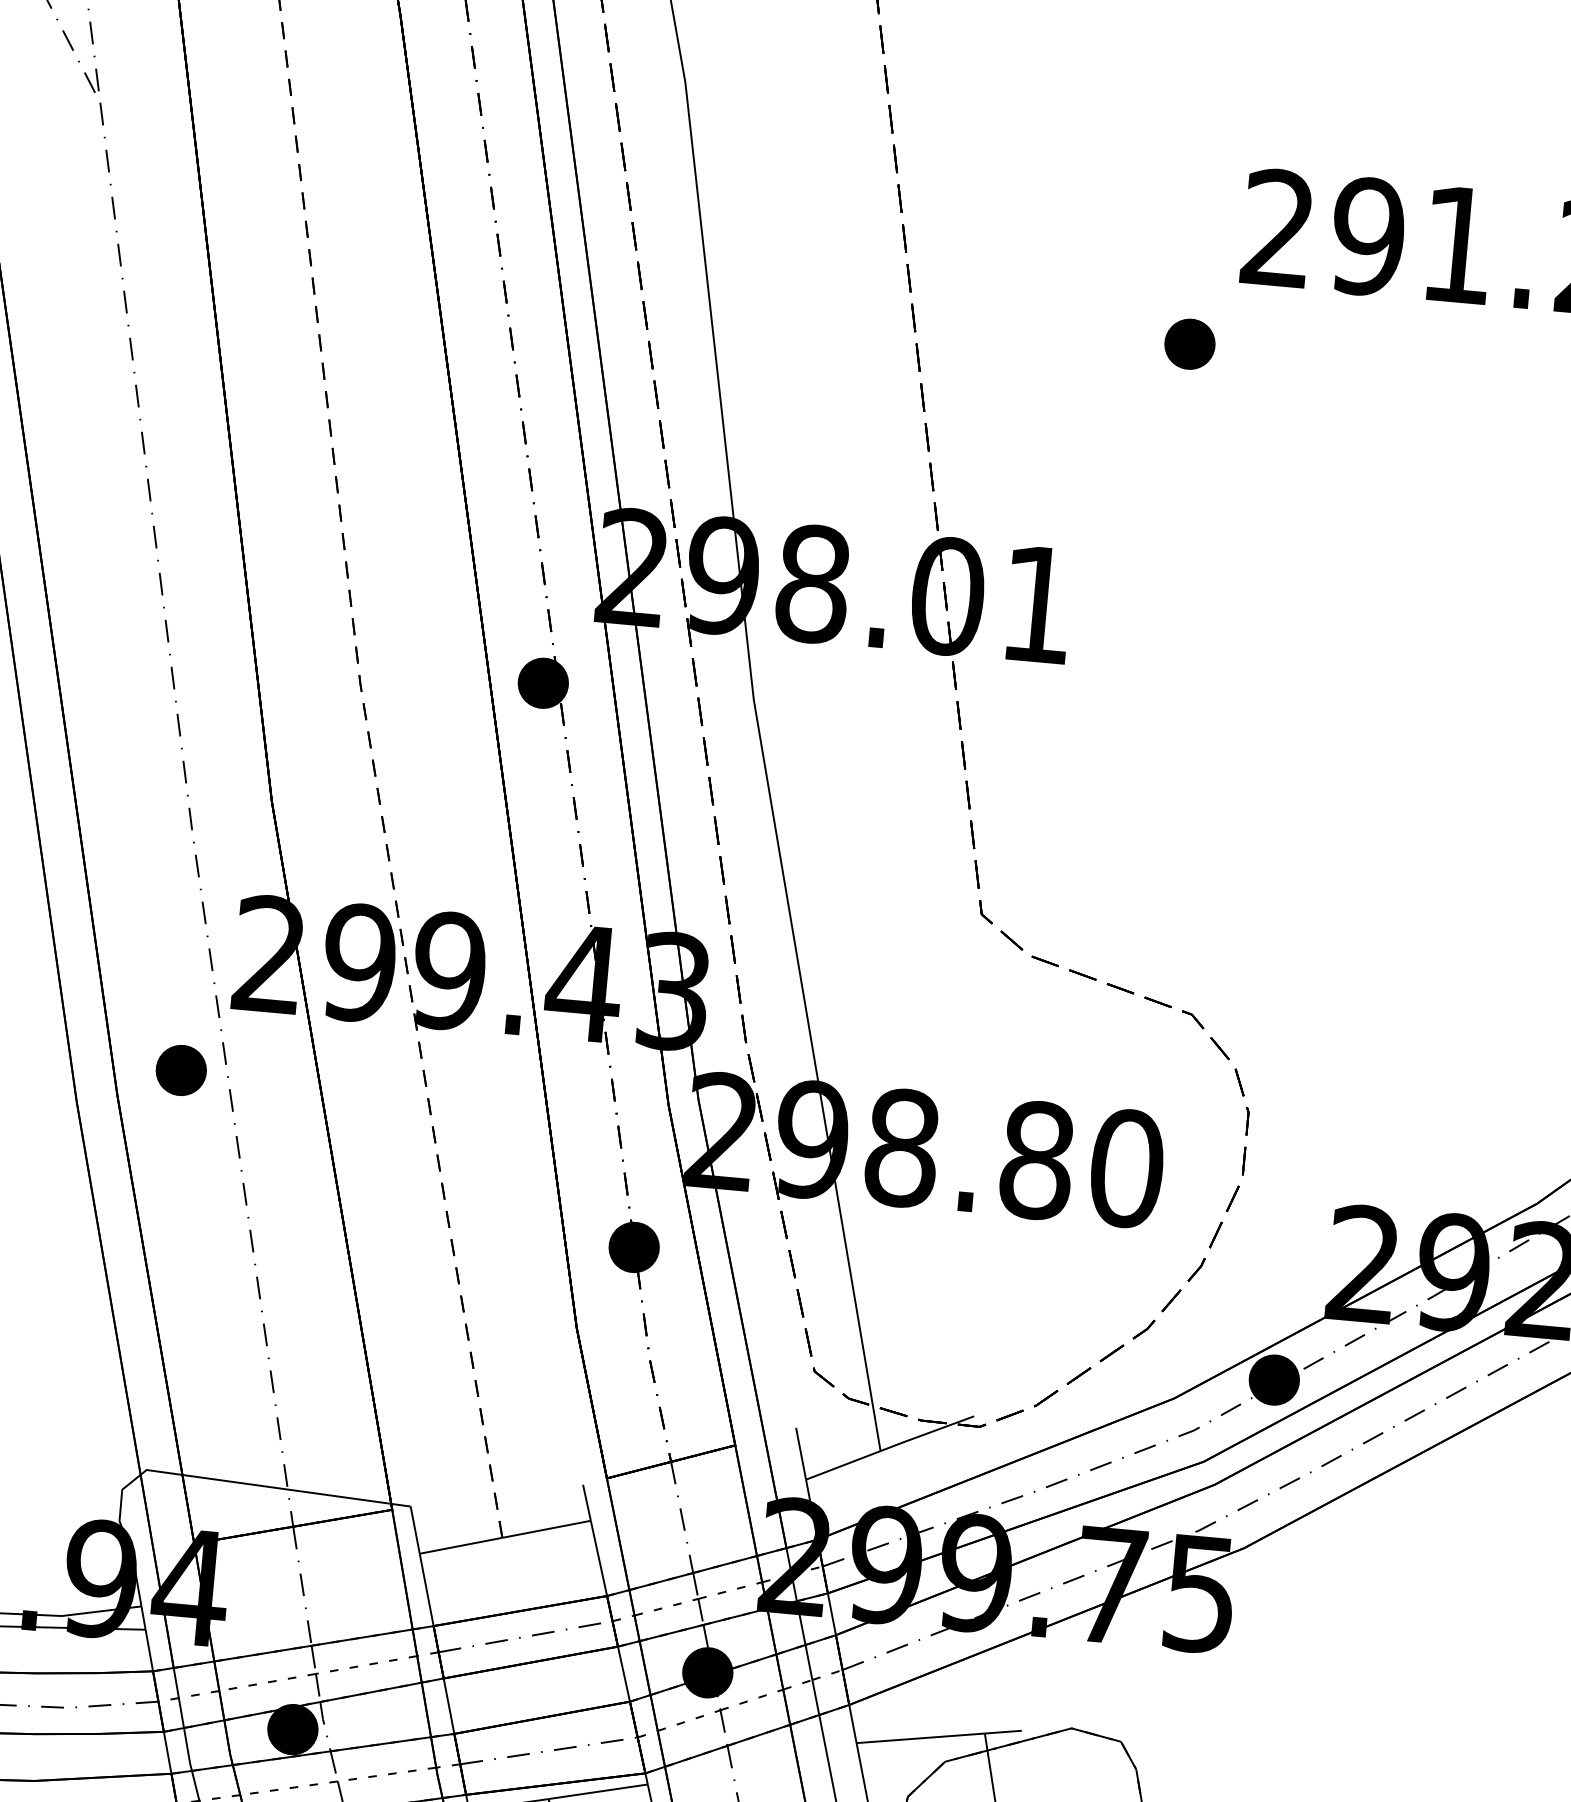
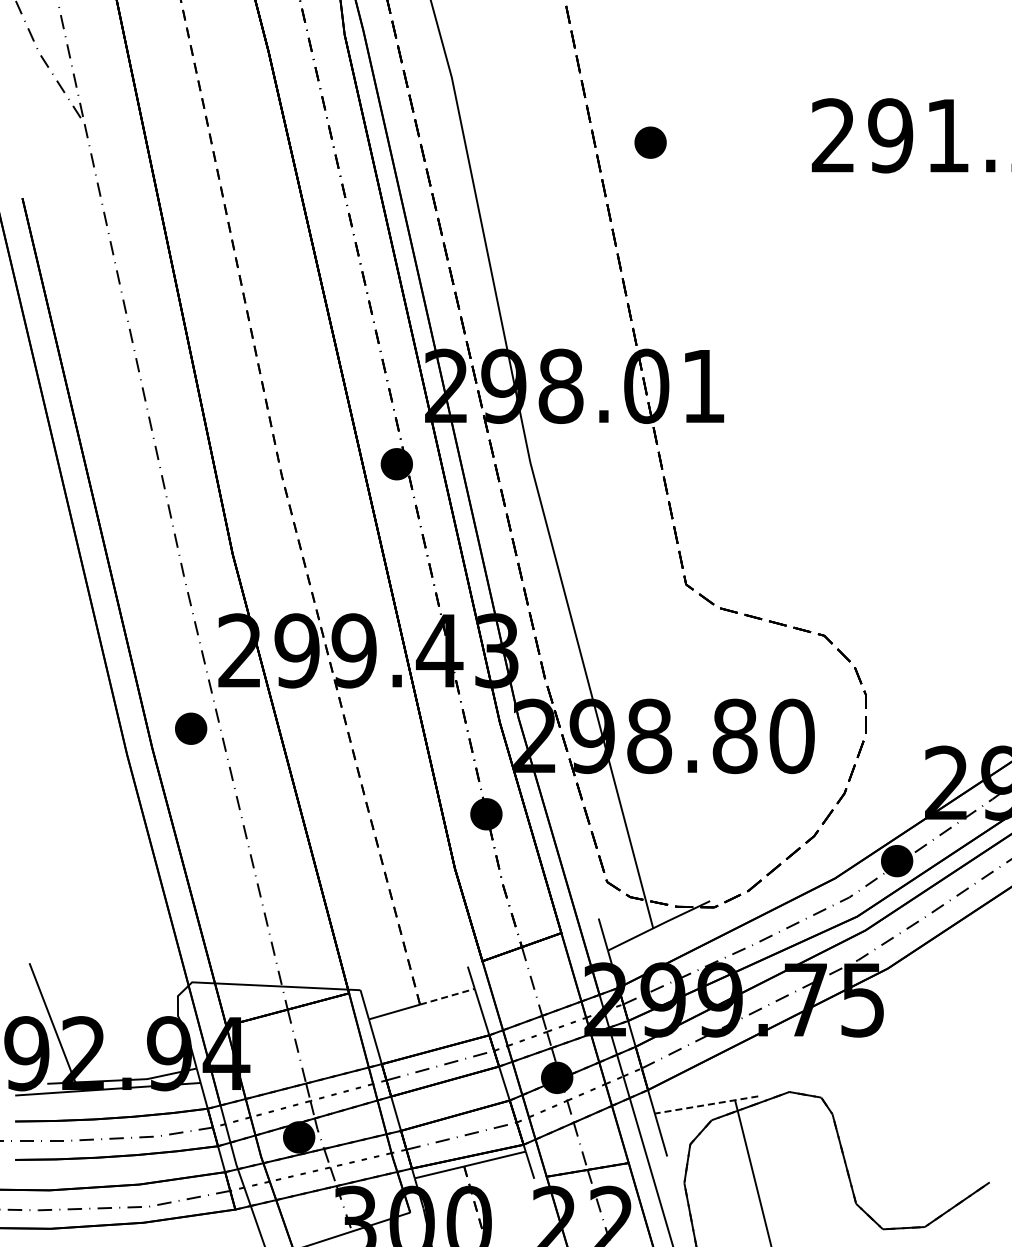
part: (1189, 343) -> (650, 142), moved
line: (546, 1528) -> (447, 996), solid -> dashed
line: (939, 1737) -> (706, 1105), solid -> dashed

